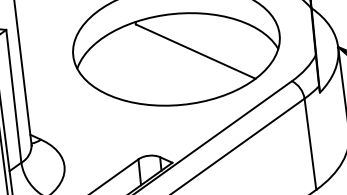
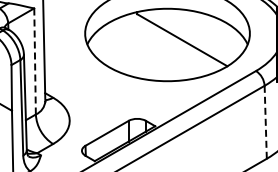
line: (14, 95) -> (35, 60), solid -> dashed
line: (310, 144) -> (265, 122), solid -> dashed

